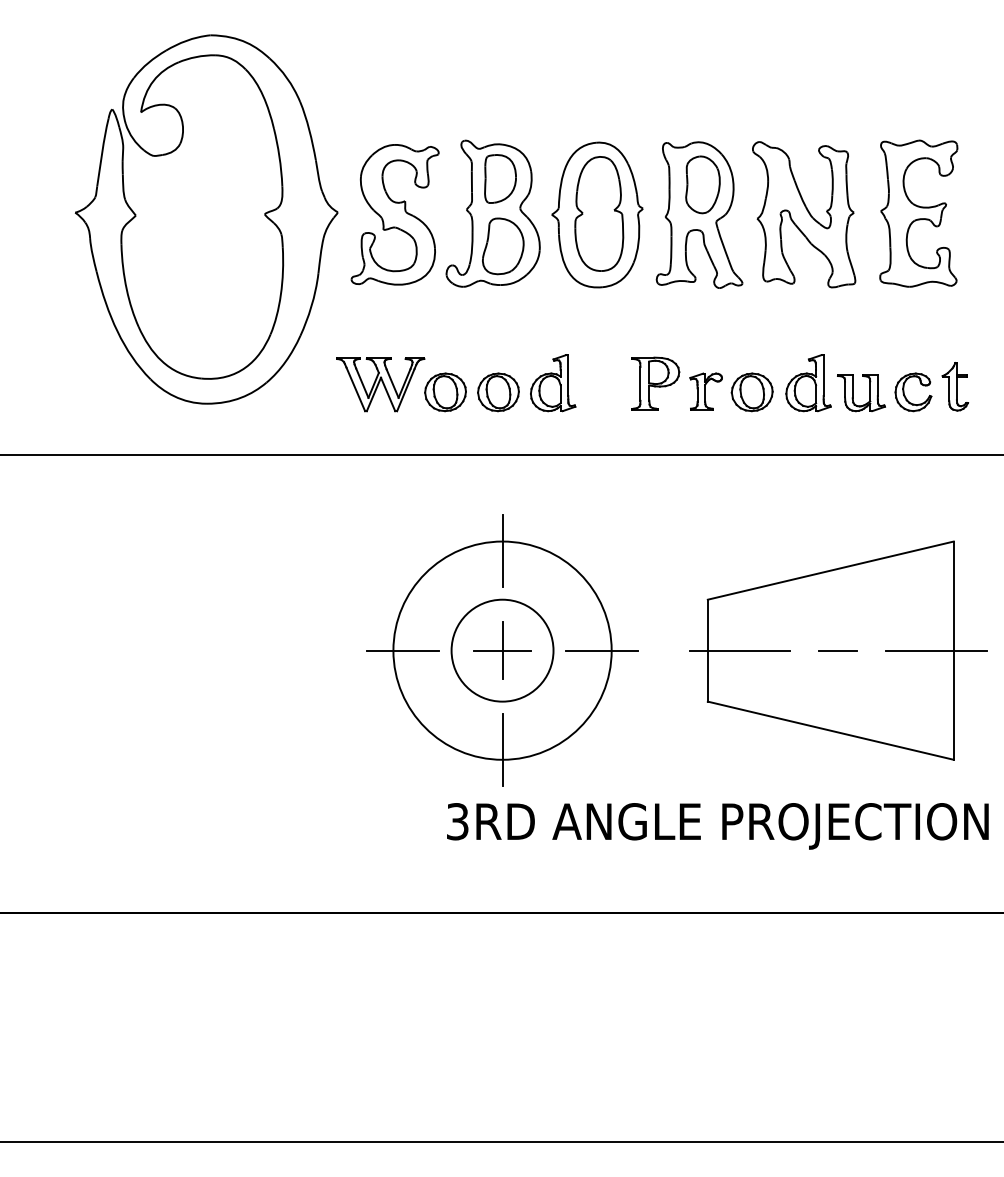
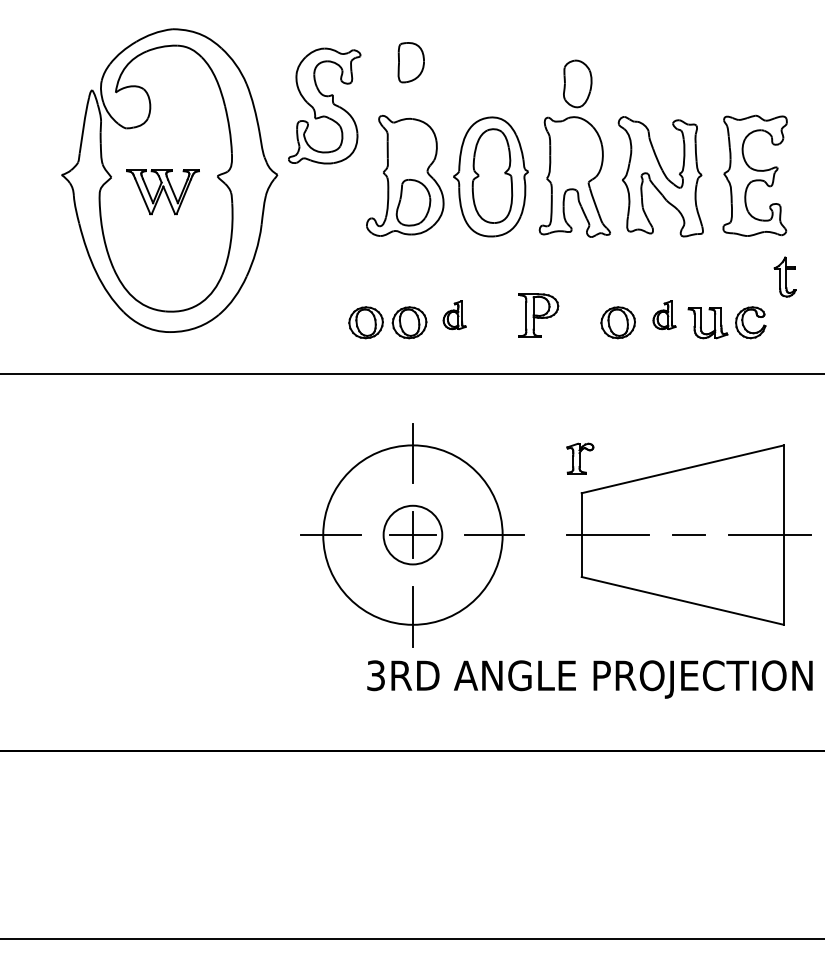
part: (500, 178) -> (411, 62), moved
part: (702, 184) -> (577, 83), moved
part: (394, 214) -> (324, 105), moved
part: (553, 383) -> (454, 315), size x0.6
part: (808, 383) -> (664, 315), size x0.6
part: (380, 384) -> (162, 192), moved
part: (955, 386) -> (785, 276), moved
part: (705, 391) -> (579, 458), moved
circle: (502, 650) -> (412, 534), size x0.7

